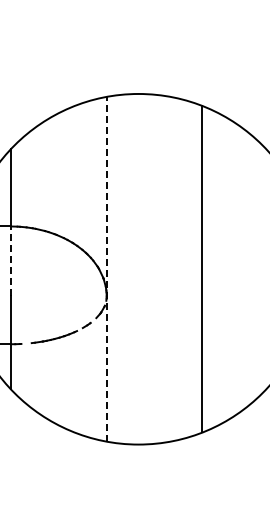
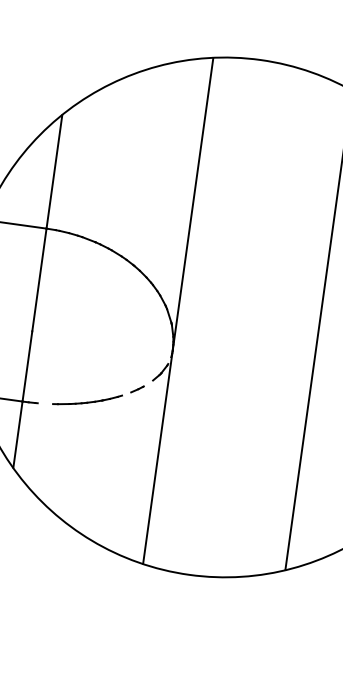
line: (11, 261) -> (39, 280), dashed -> solid
line: (106, 268) -> (178, 309), dashed -> solid

